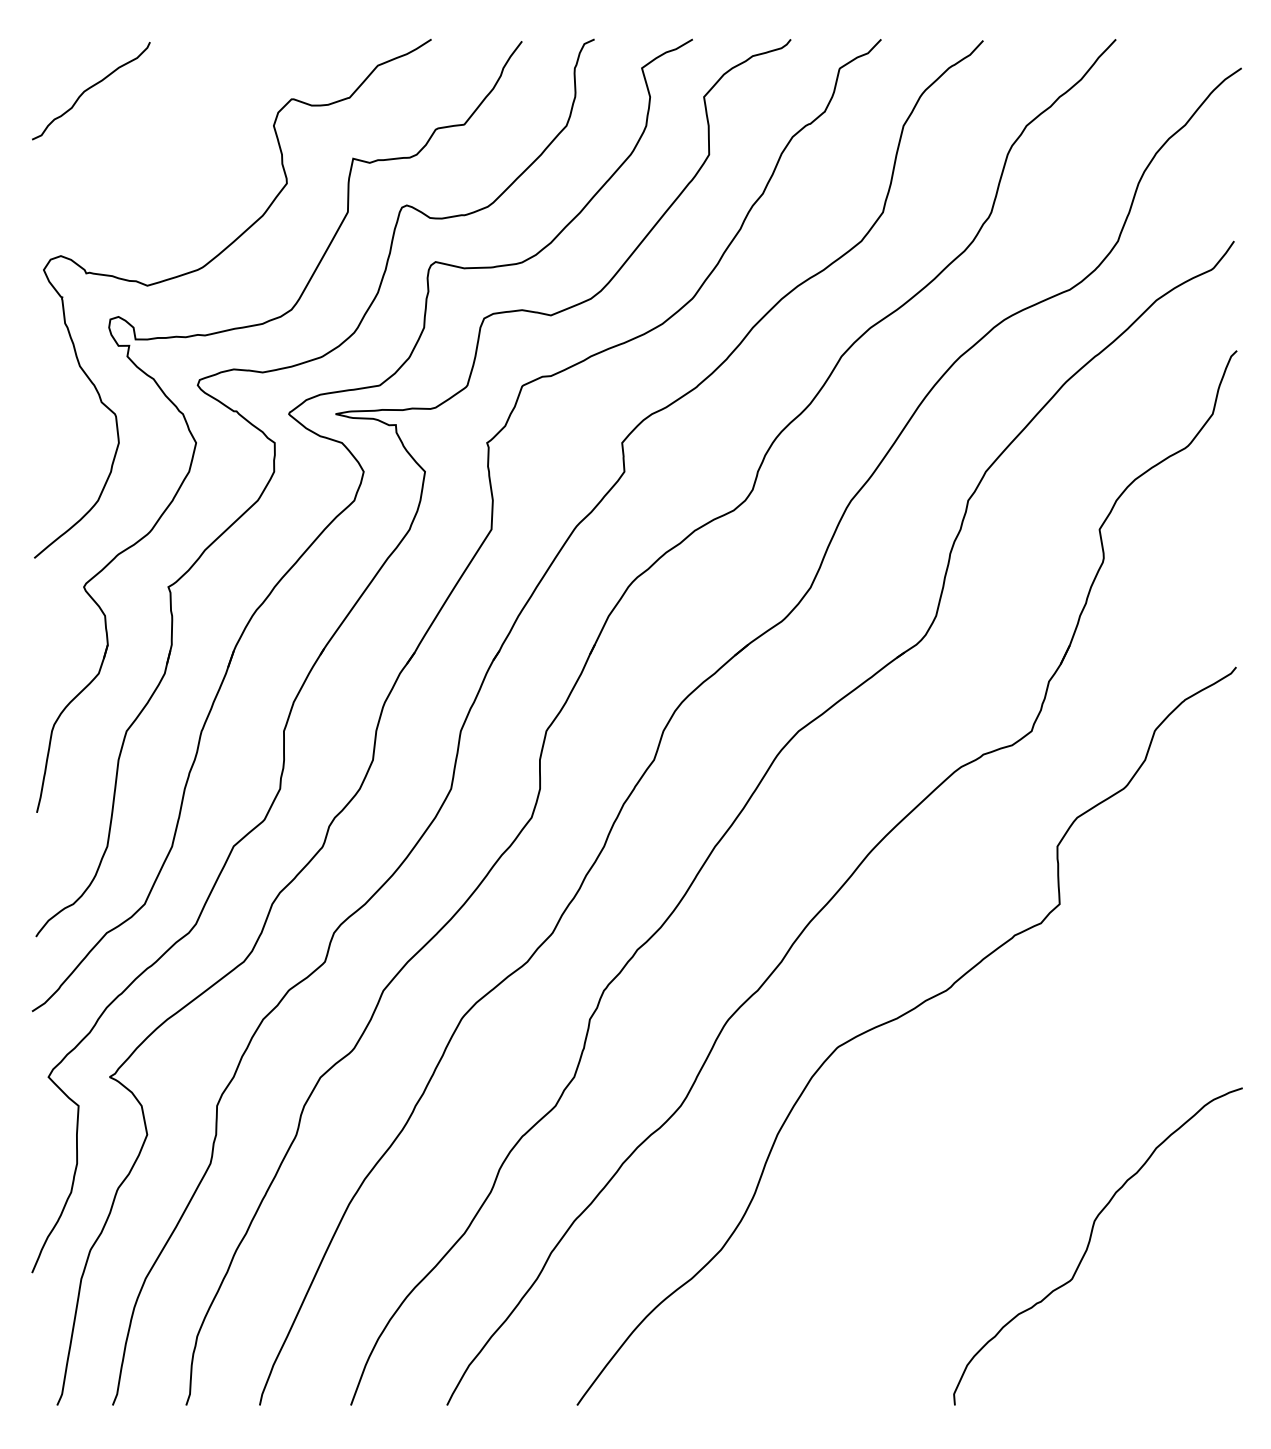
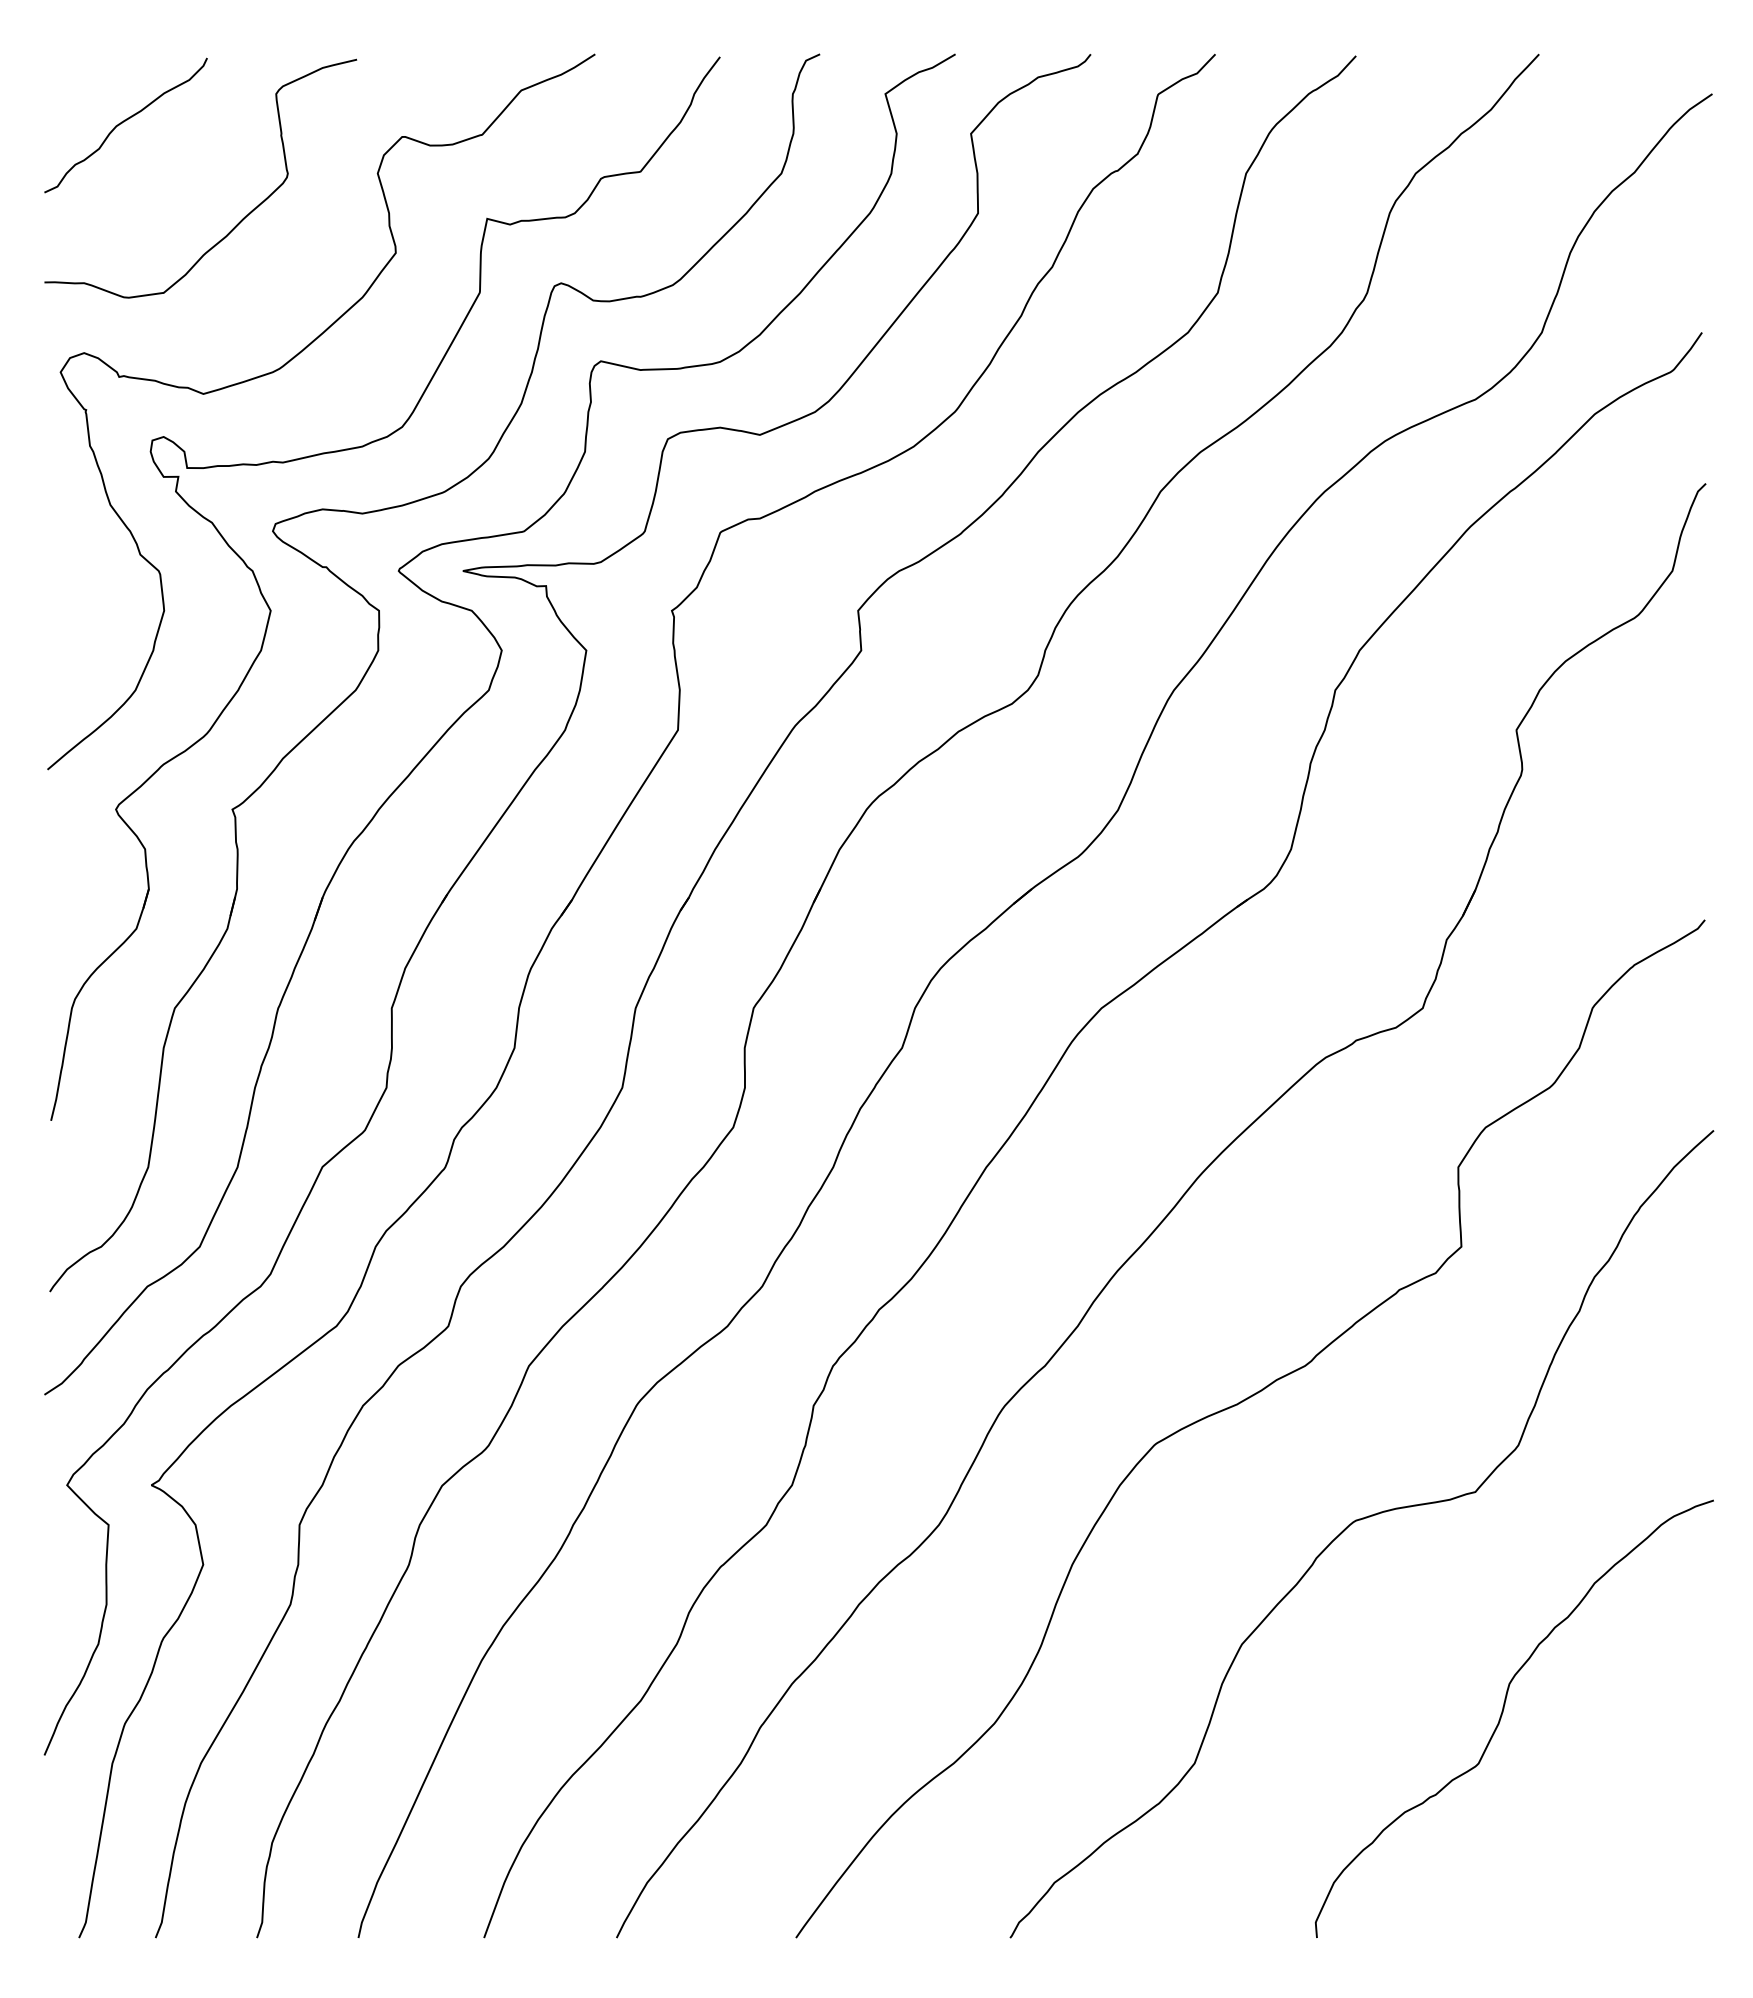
curve: (174, 159) -> (241, 219), added
curve: (982, 1104) -> (1355, 1522), added

